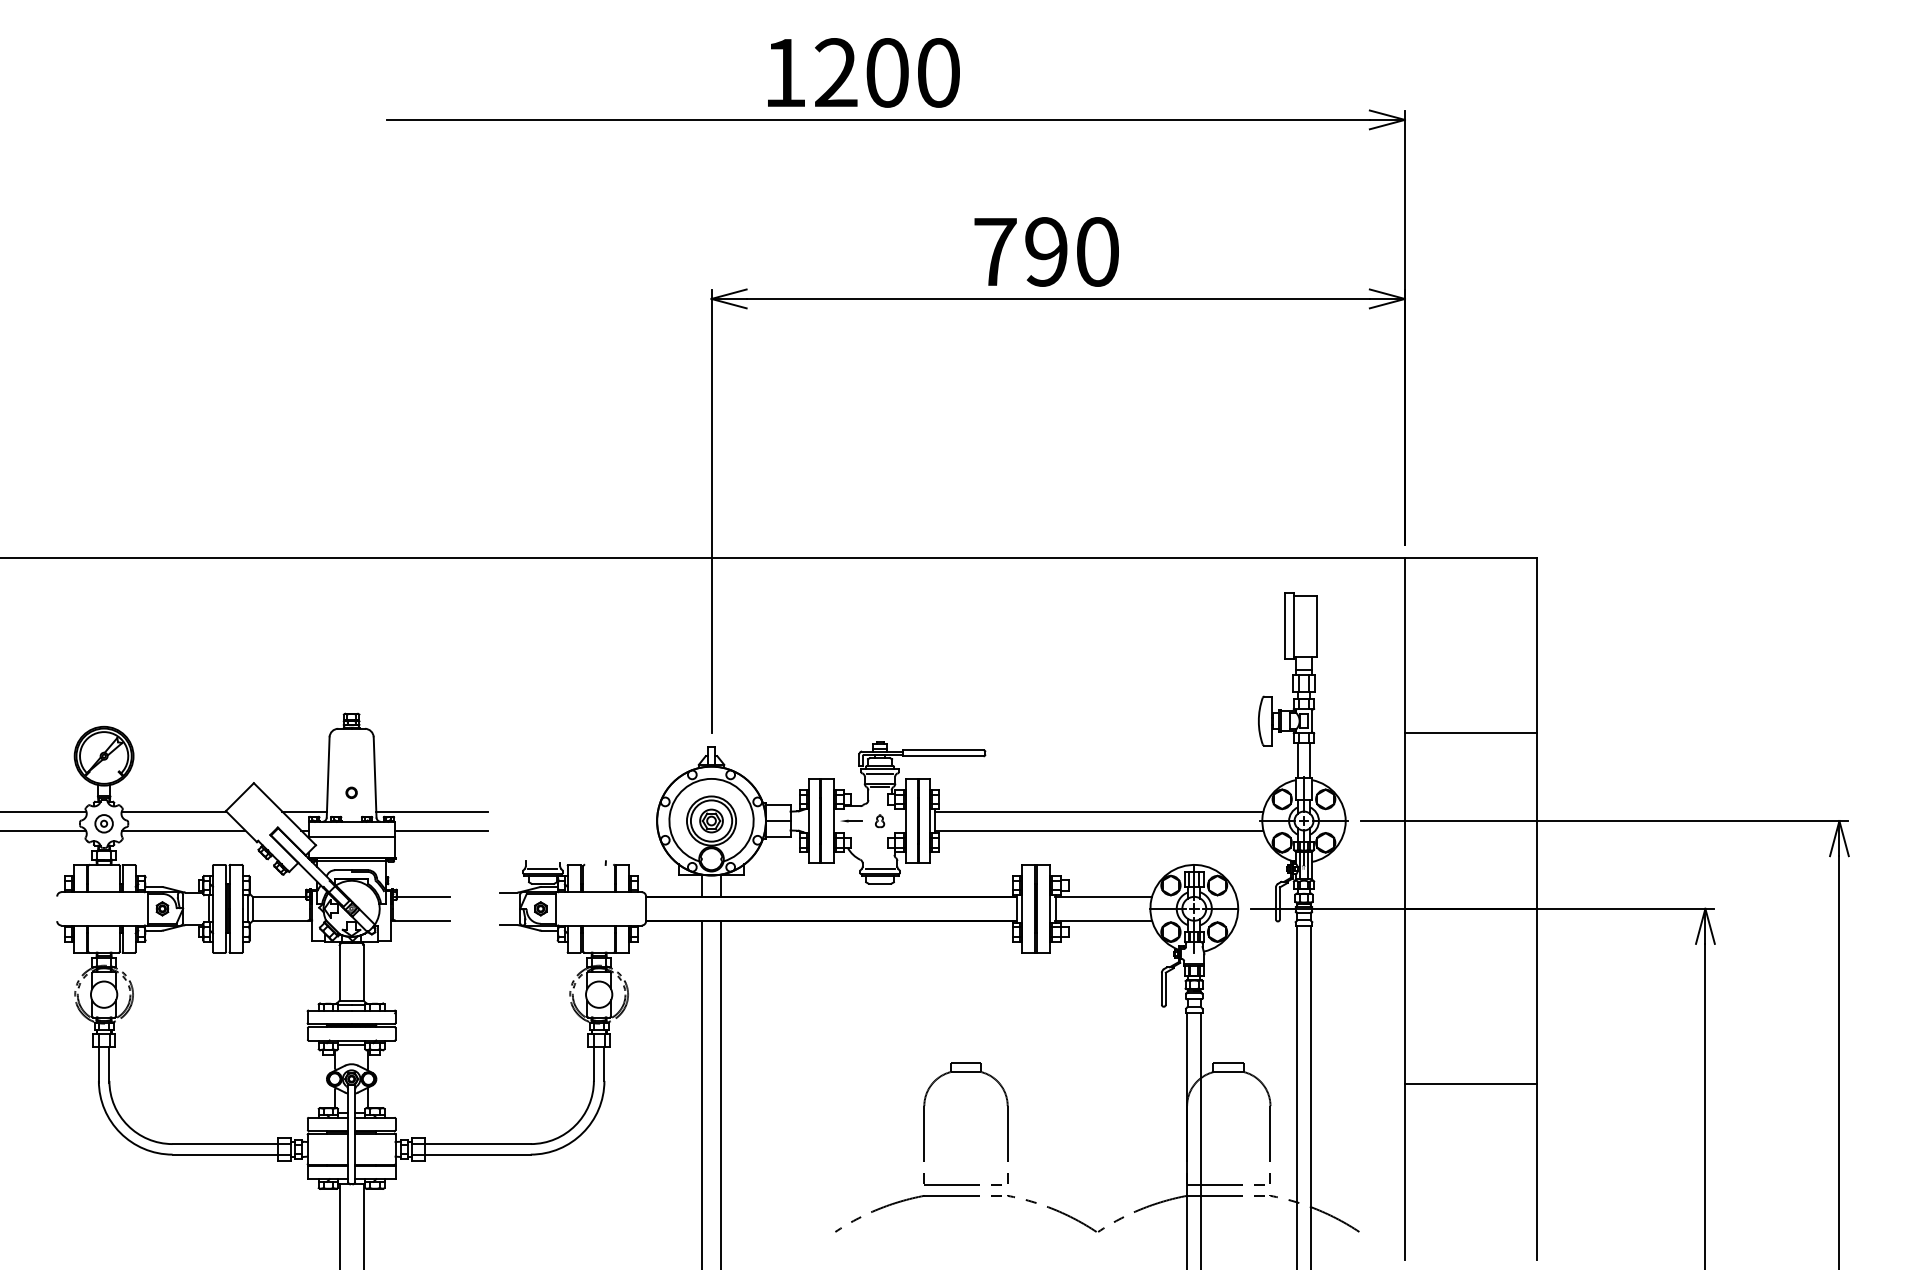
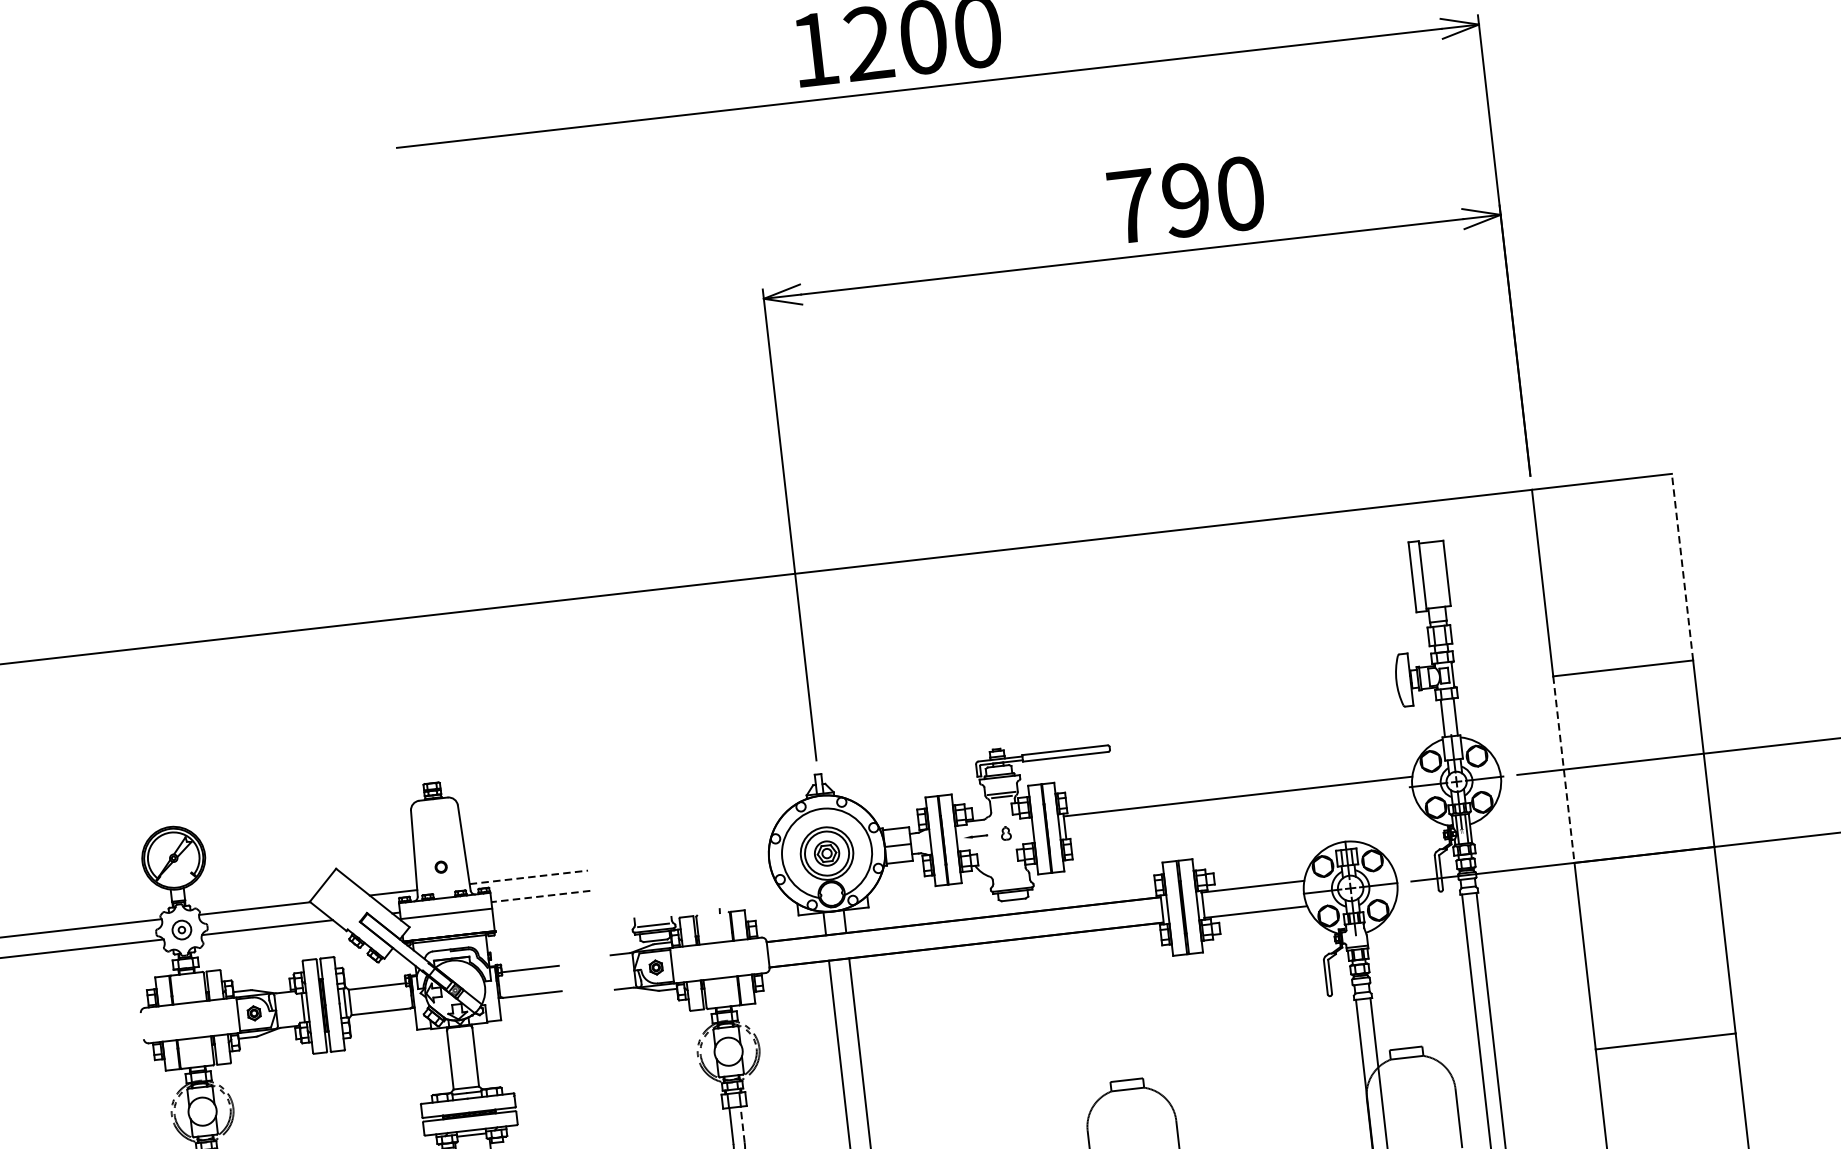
text: (1046, 251) -> (1186, 199), moved
line: (1536, 645) -> (1682, 567), solid -> dashed
line: (880, 774) -> (1000, 783), removed
line: (432, 811) -> (529, 877), solid -> dashed
line: (1404, 821) -> (1563, 770), solid -> dashed
line: (441, 830) -> (541, 896), solid -> dashed
line: (1099, 830) -> (1240, 816), removed
line: (879, 869) -> (1011, 884), removed
line: (604, 1063) -> (742, 1124), solid -> dashed

